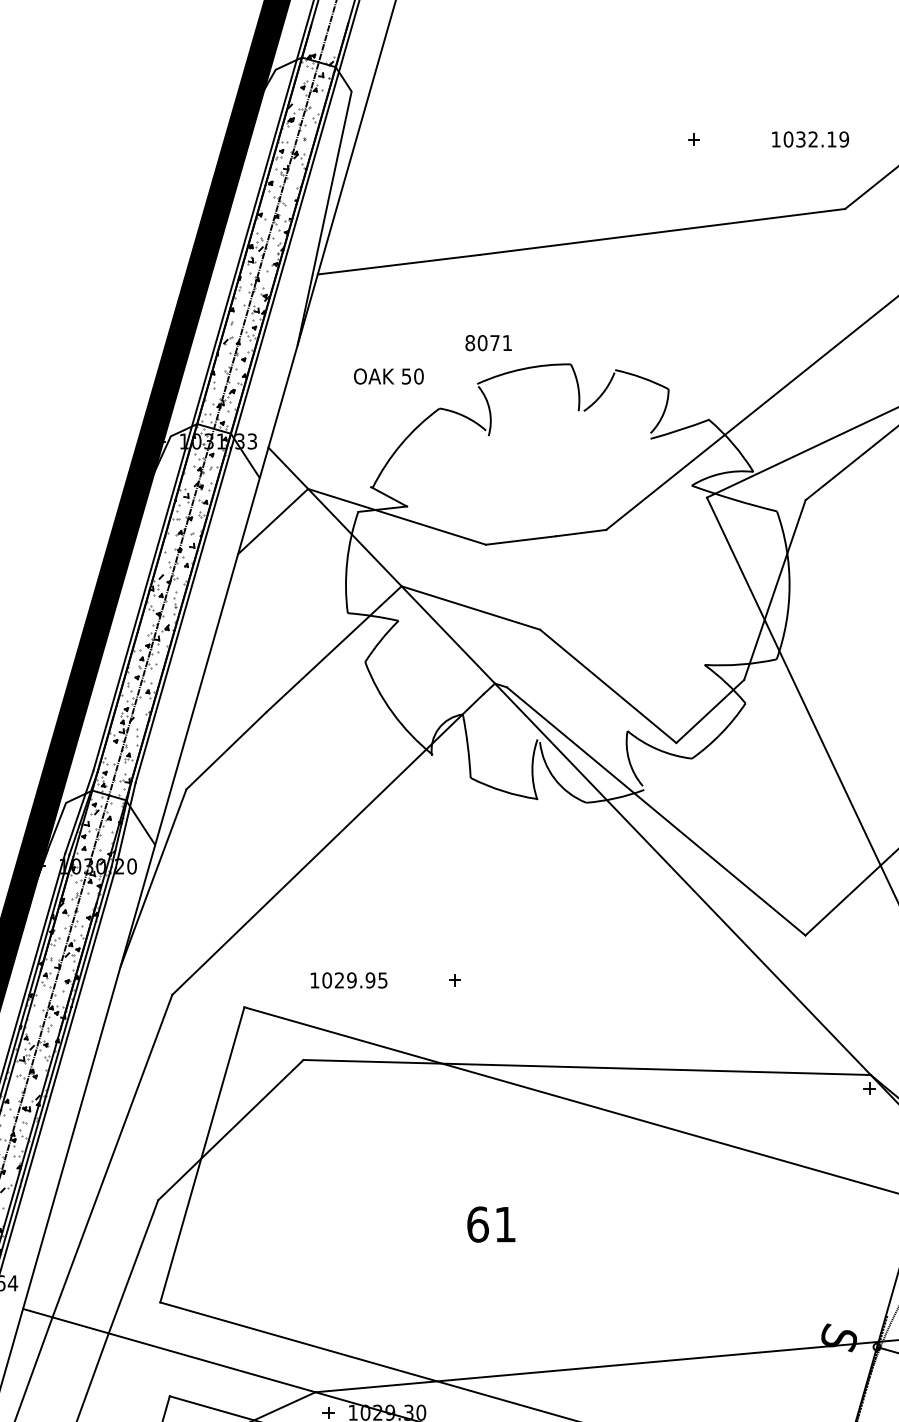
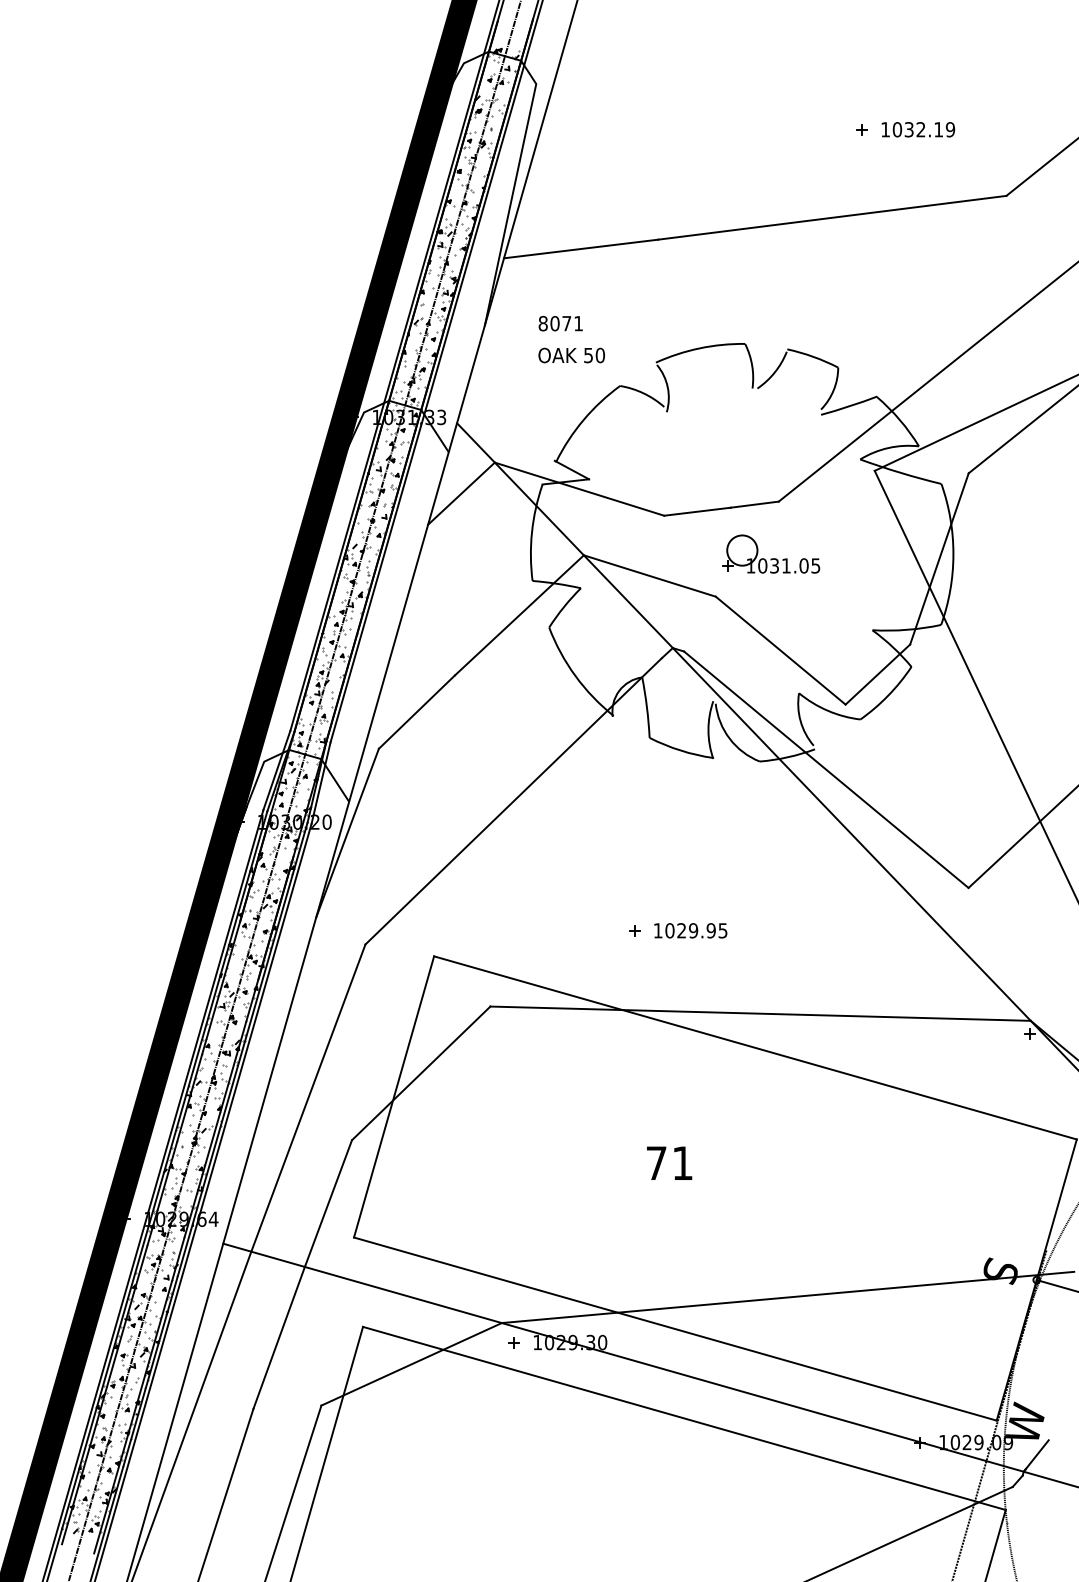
text: (810, 139) -> (918, 129), moved
text: (488, 342) -> (560, 323), moved
part: (598, 584) -> (771, 553), added
text: (348, 980) -> (690, 930), moved
text: (477, 1224) -> (656, 1163), 61 -> 71

